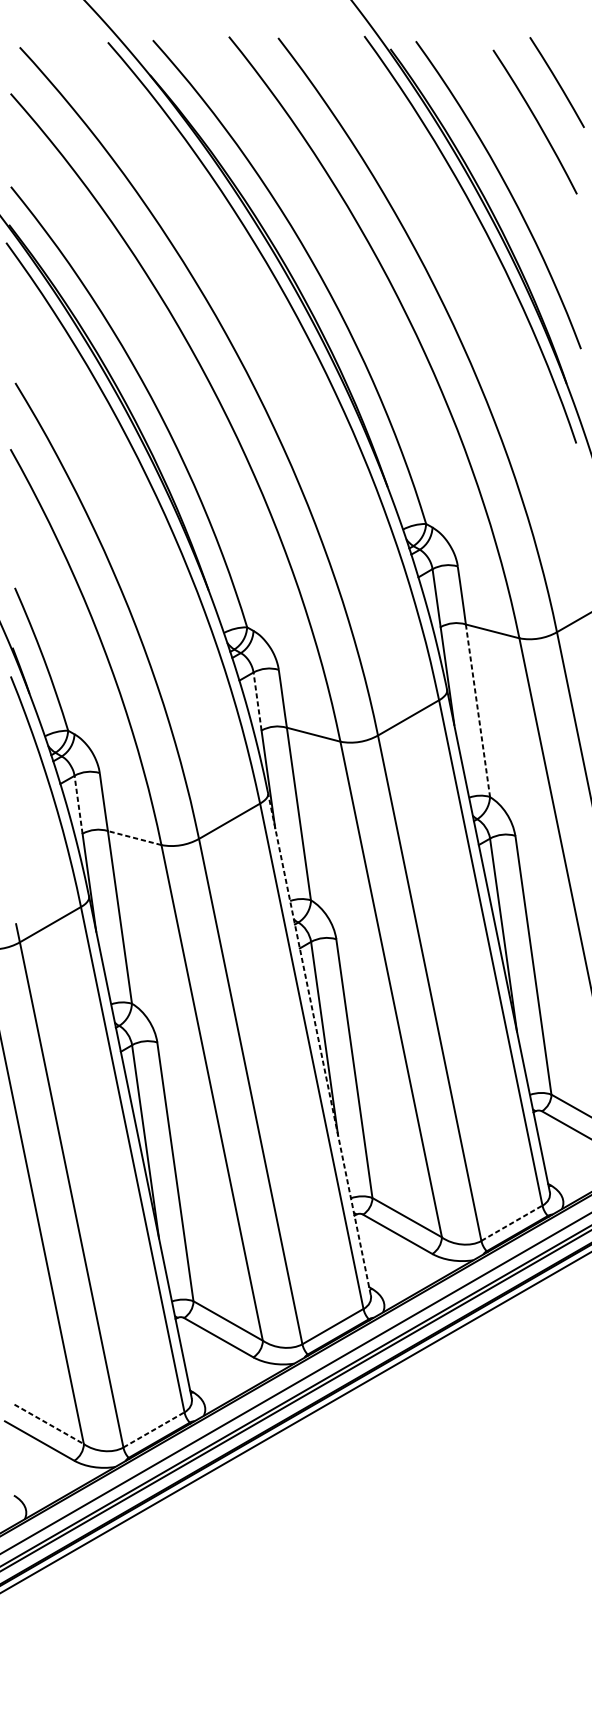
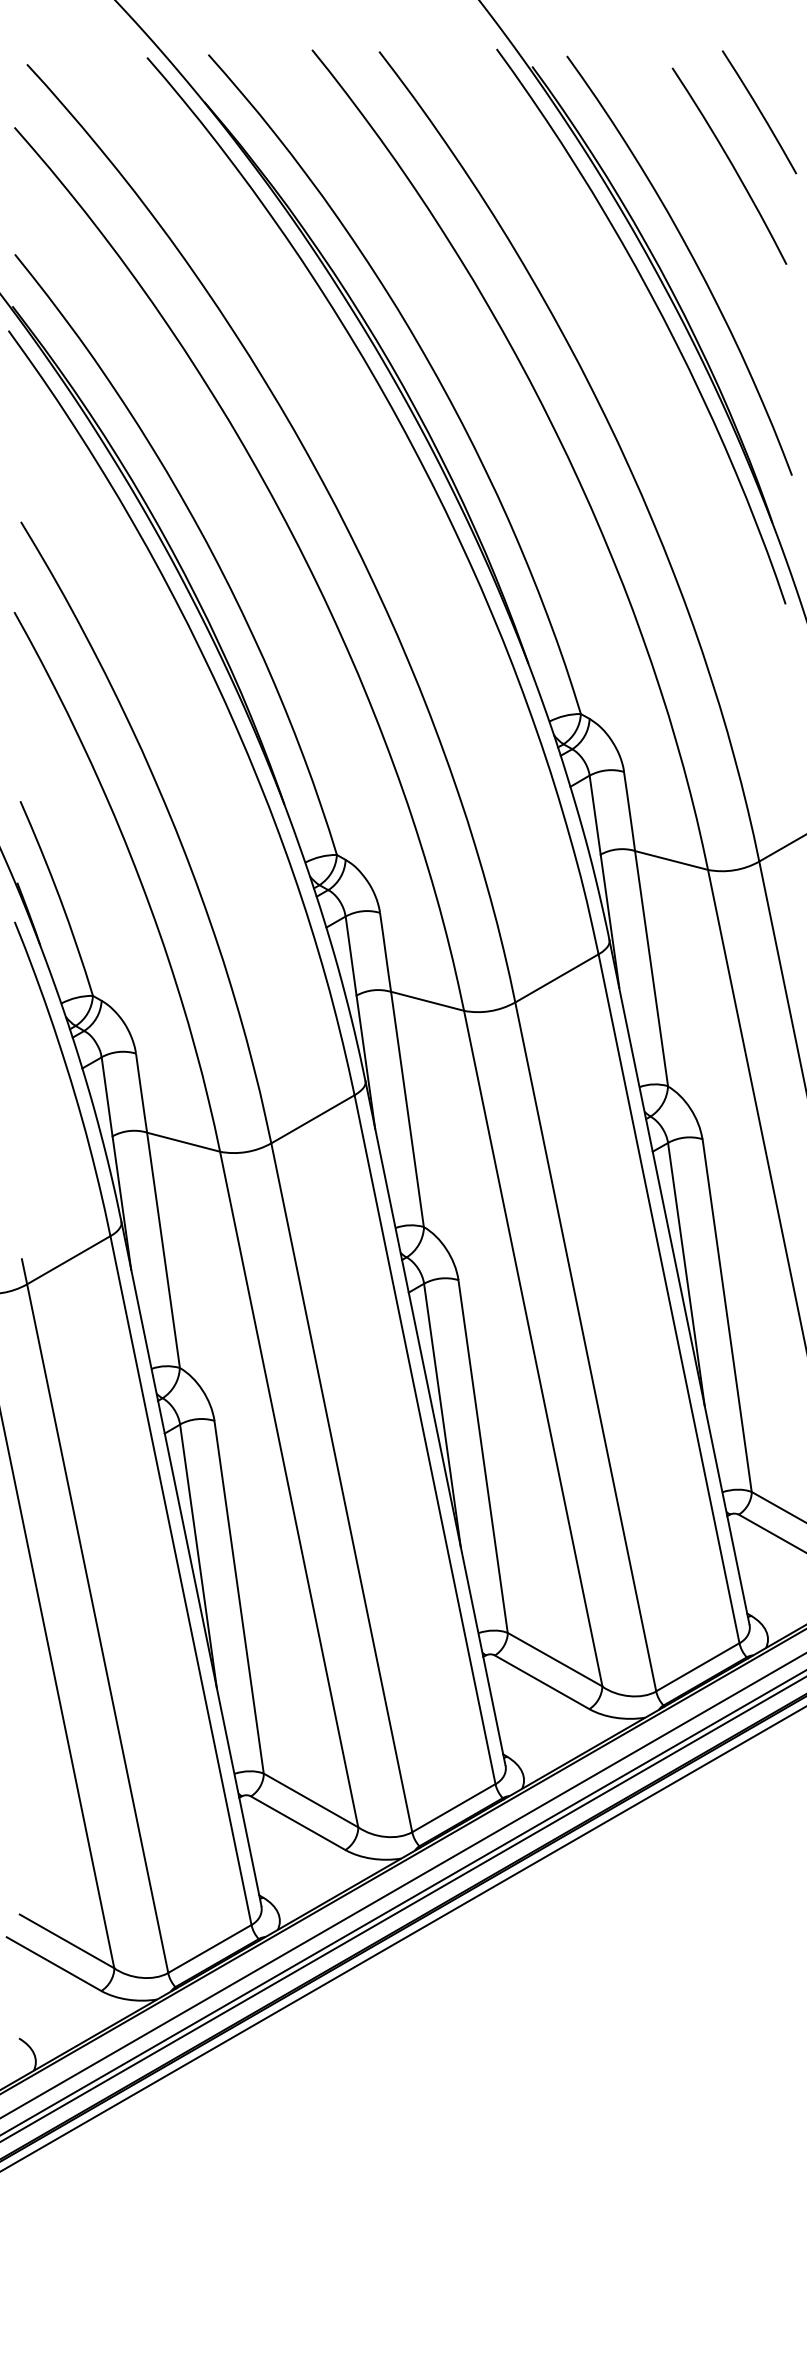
line: (257, 701) -> (351, 955), dashed -> solid
line: (477, 710) -> (651, 968), dashed -> solid
line: (78, 804) -> (107, 1096), dashed -> solid
line: (134, 838) -> (183, 1142), dashed -> solid
line: (319, 1043) -> (435, 1422), dashed -> solid
line: (512, 1222) -> (698, 1666), dashed -> solid
line: (49, 1424) -> (67, 1941), dashed -> solid
line: (154, 1429) -> (210, 1948), dashed -> solid

